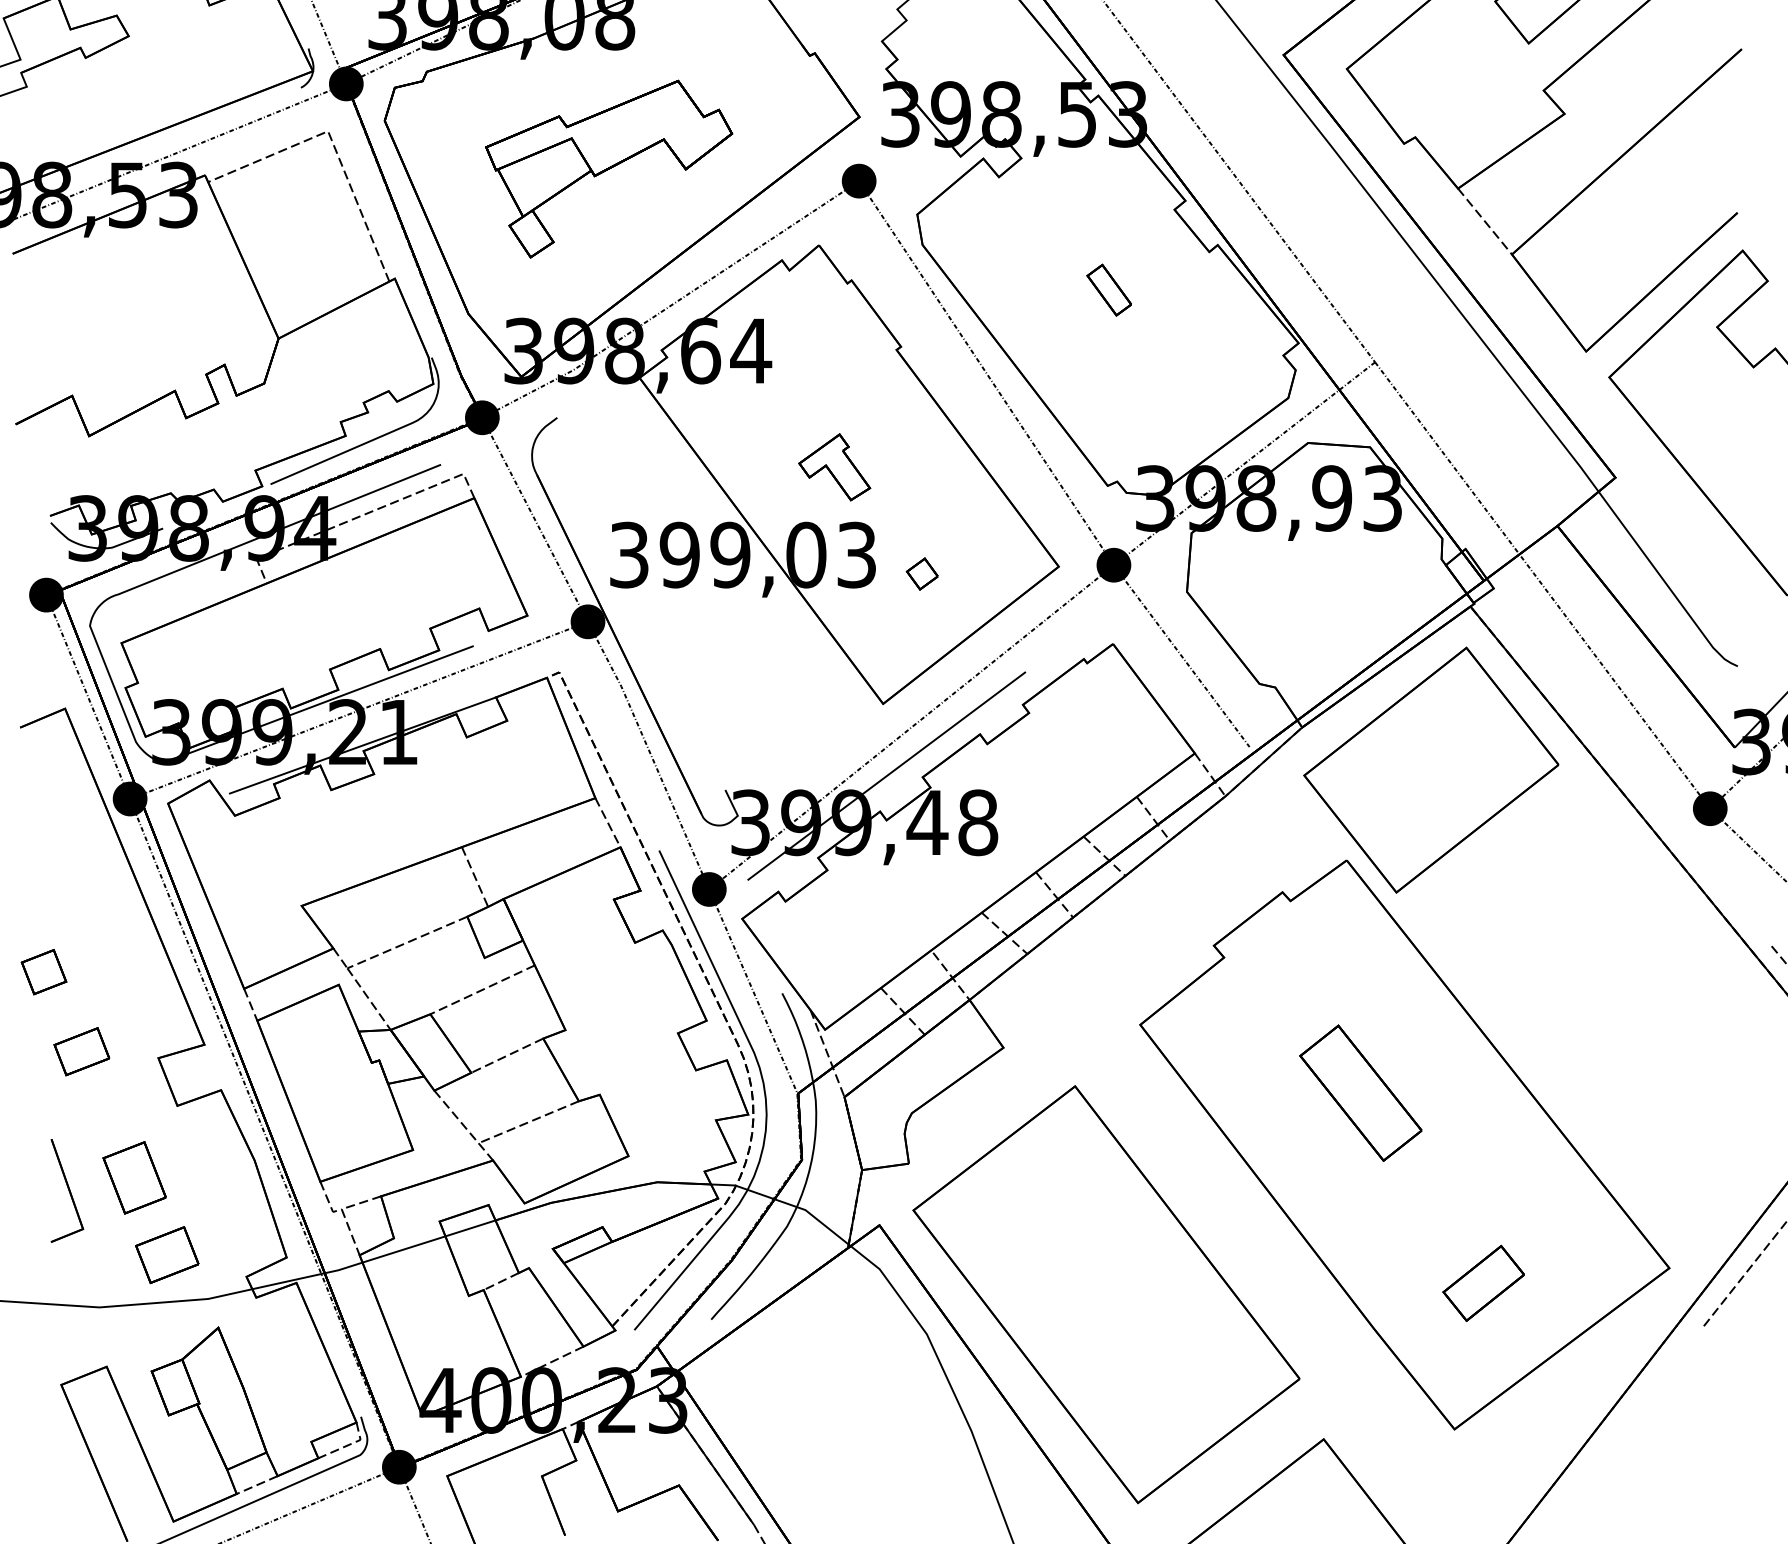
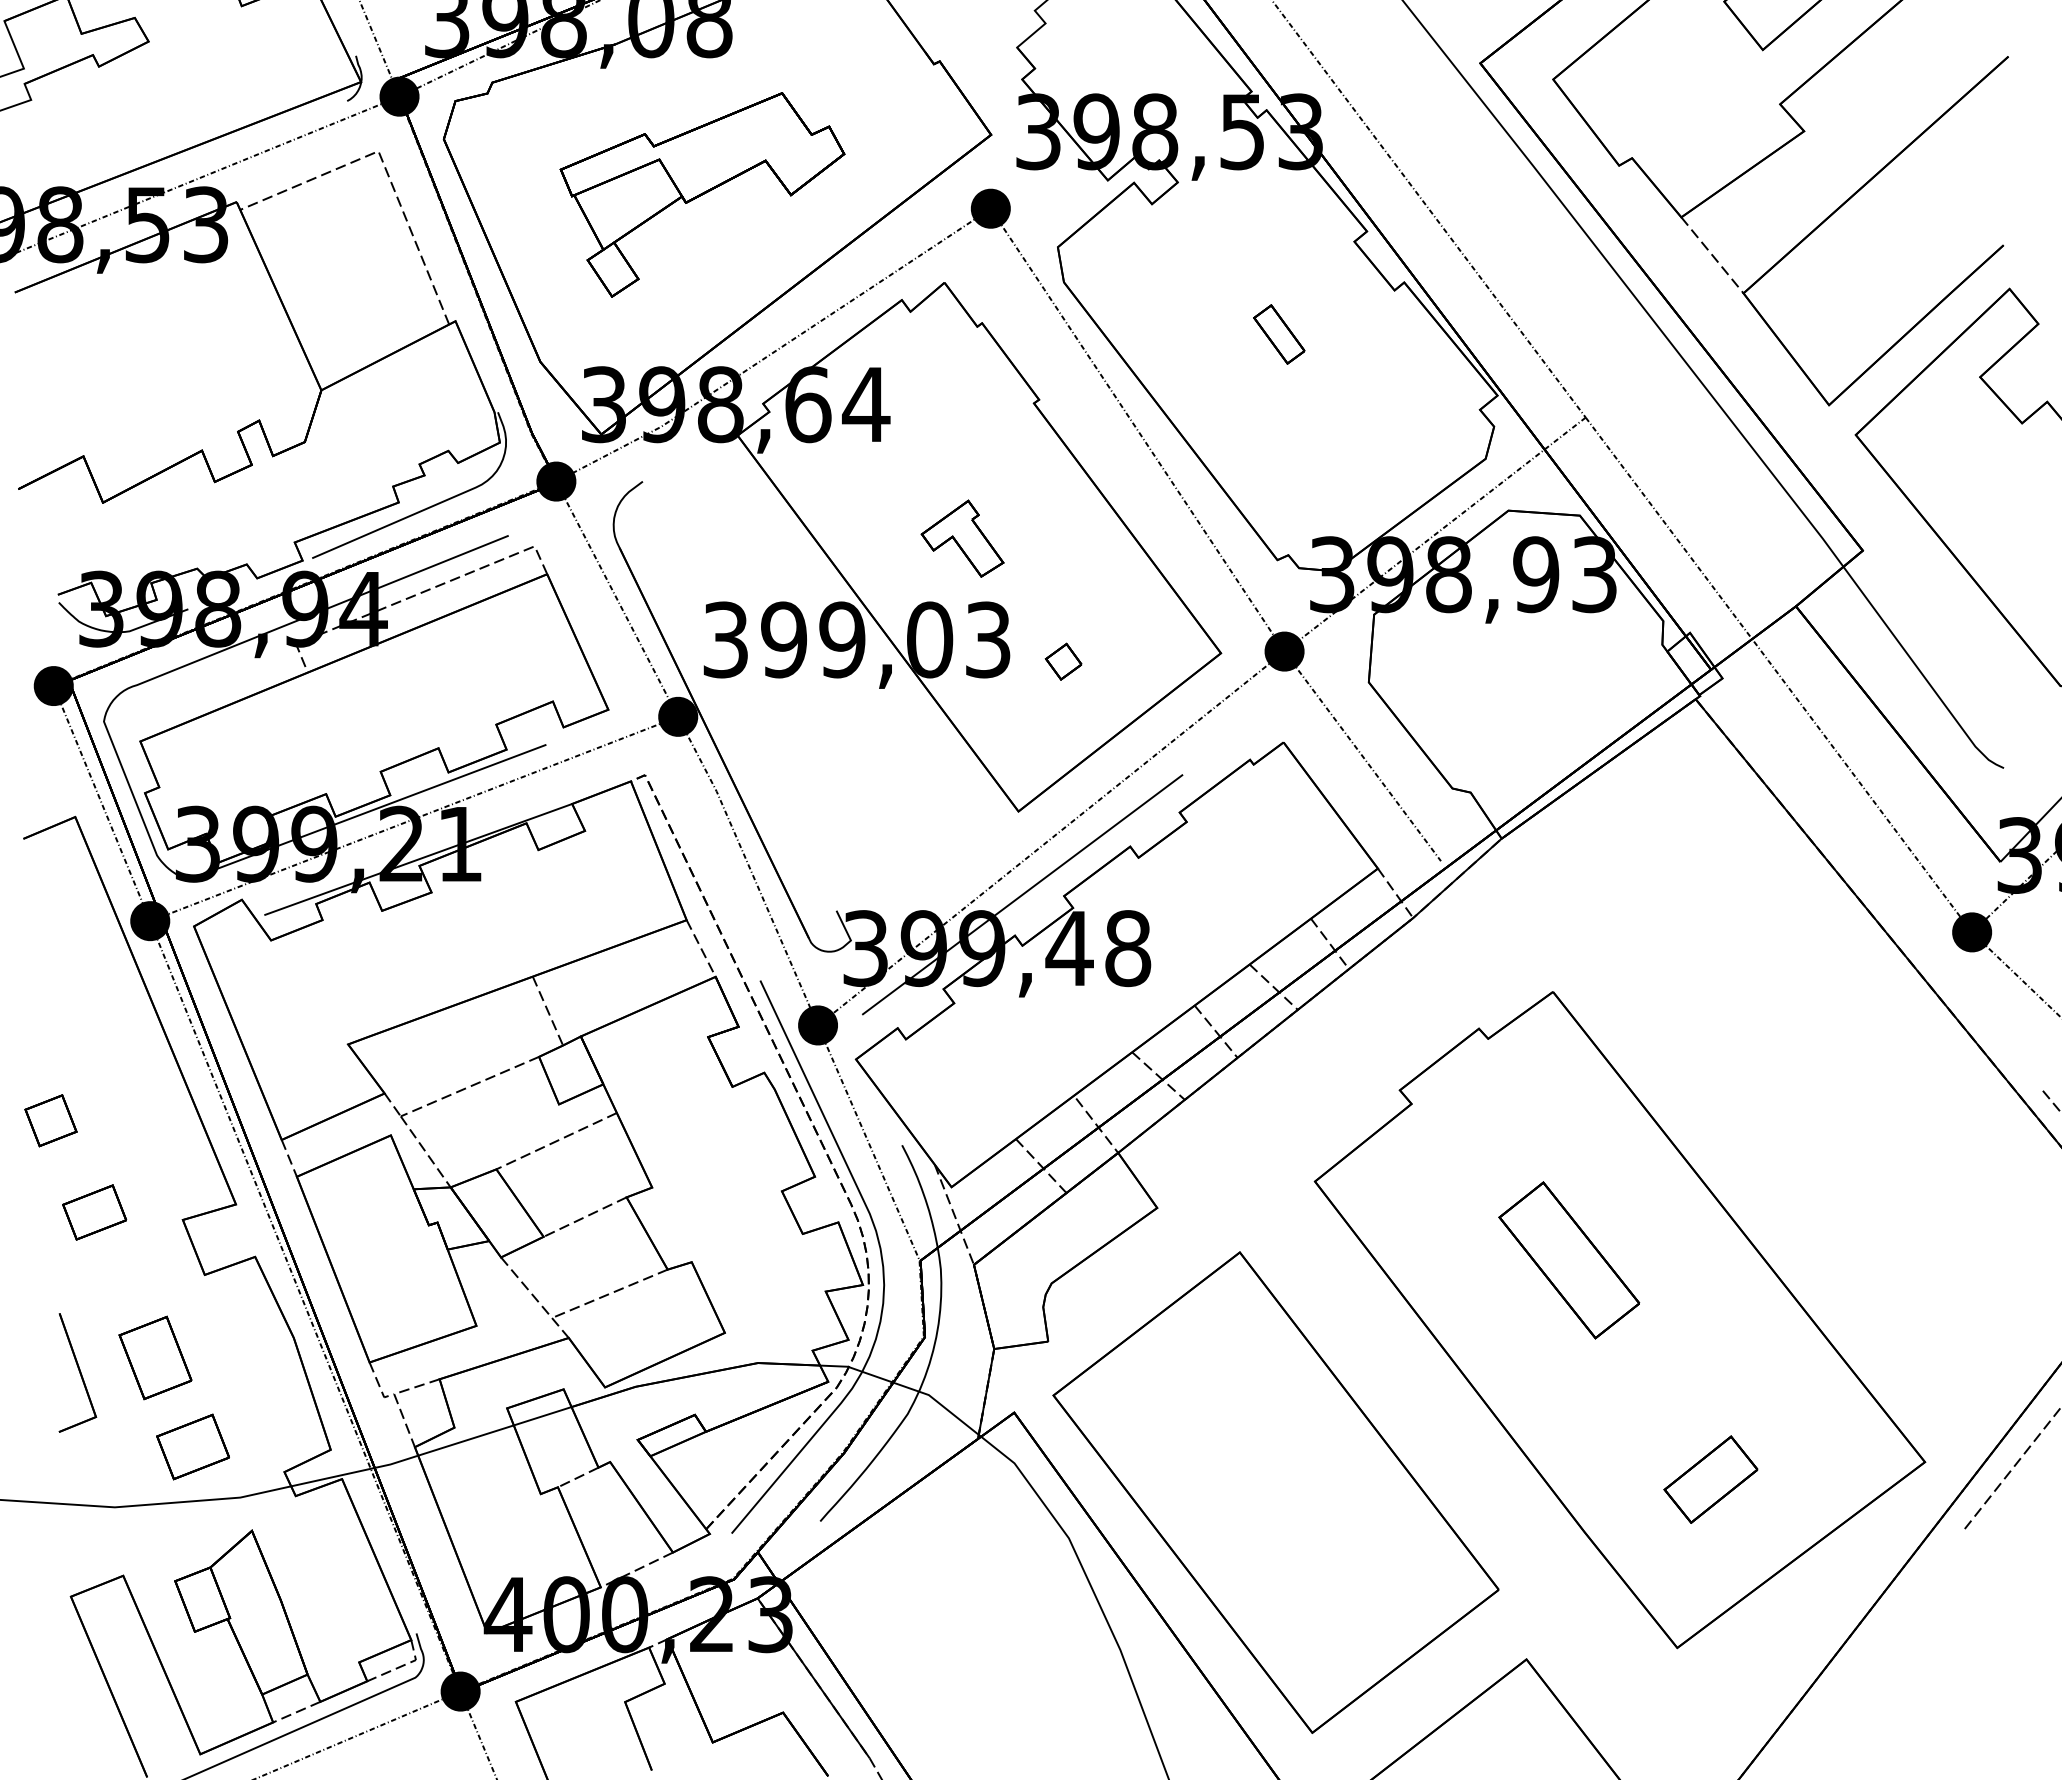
part: (1431, 769) -> (1650, 887), removed

